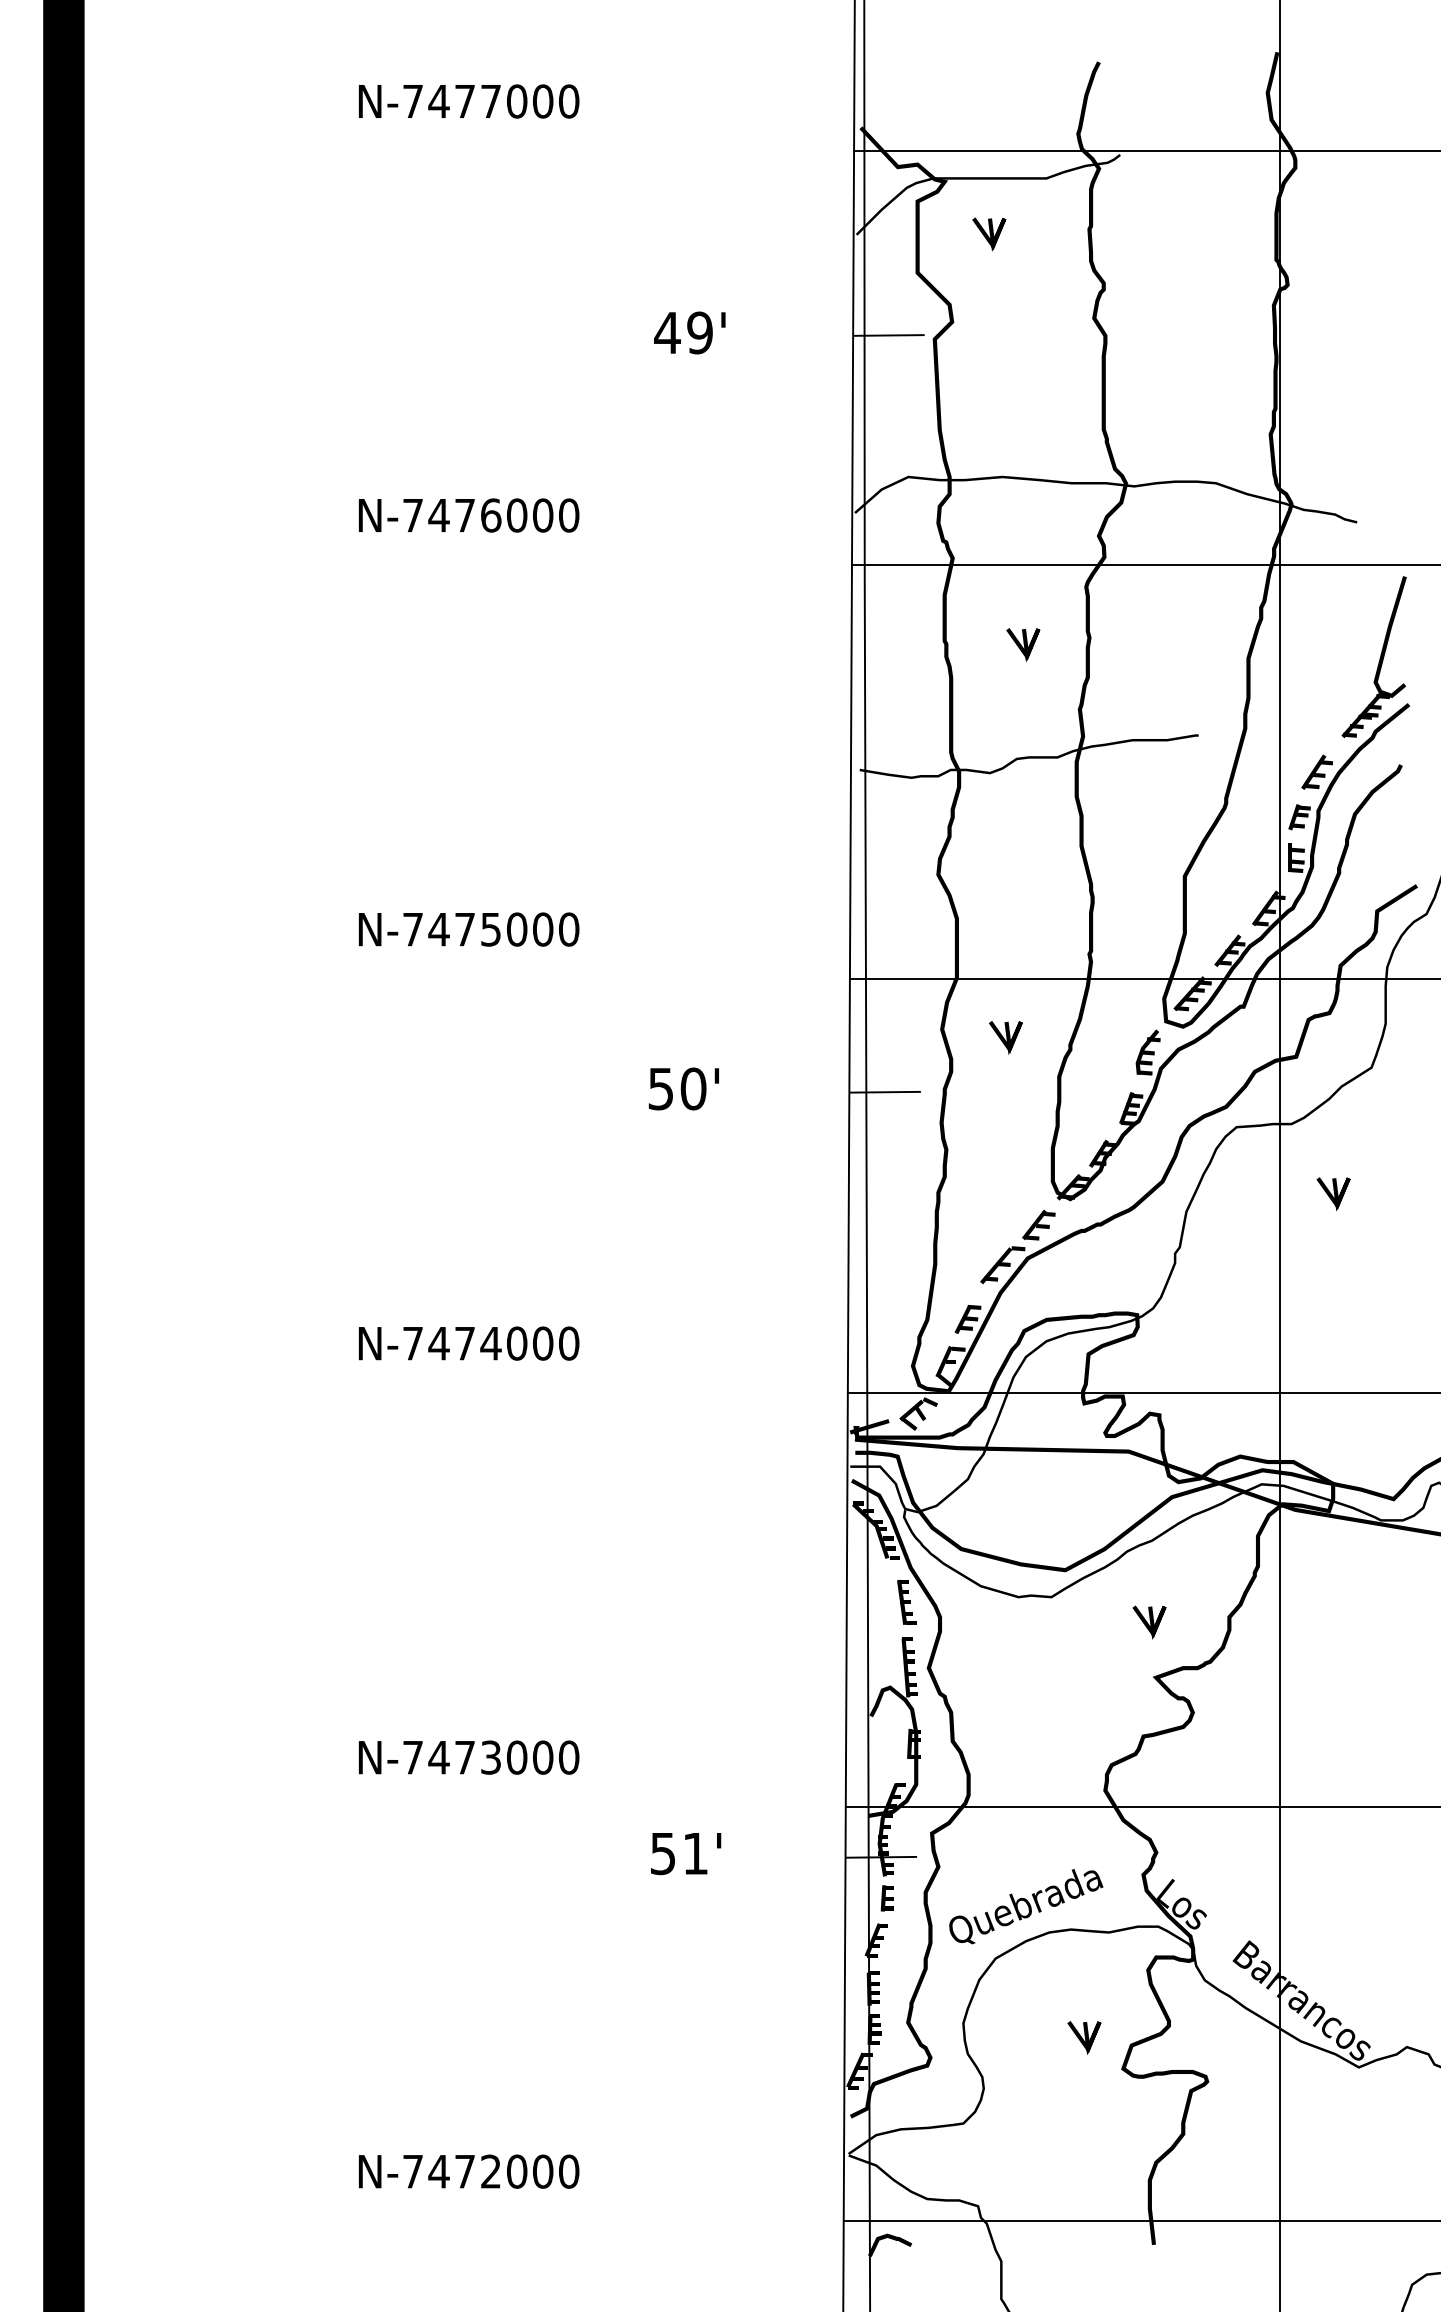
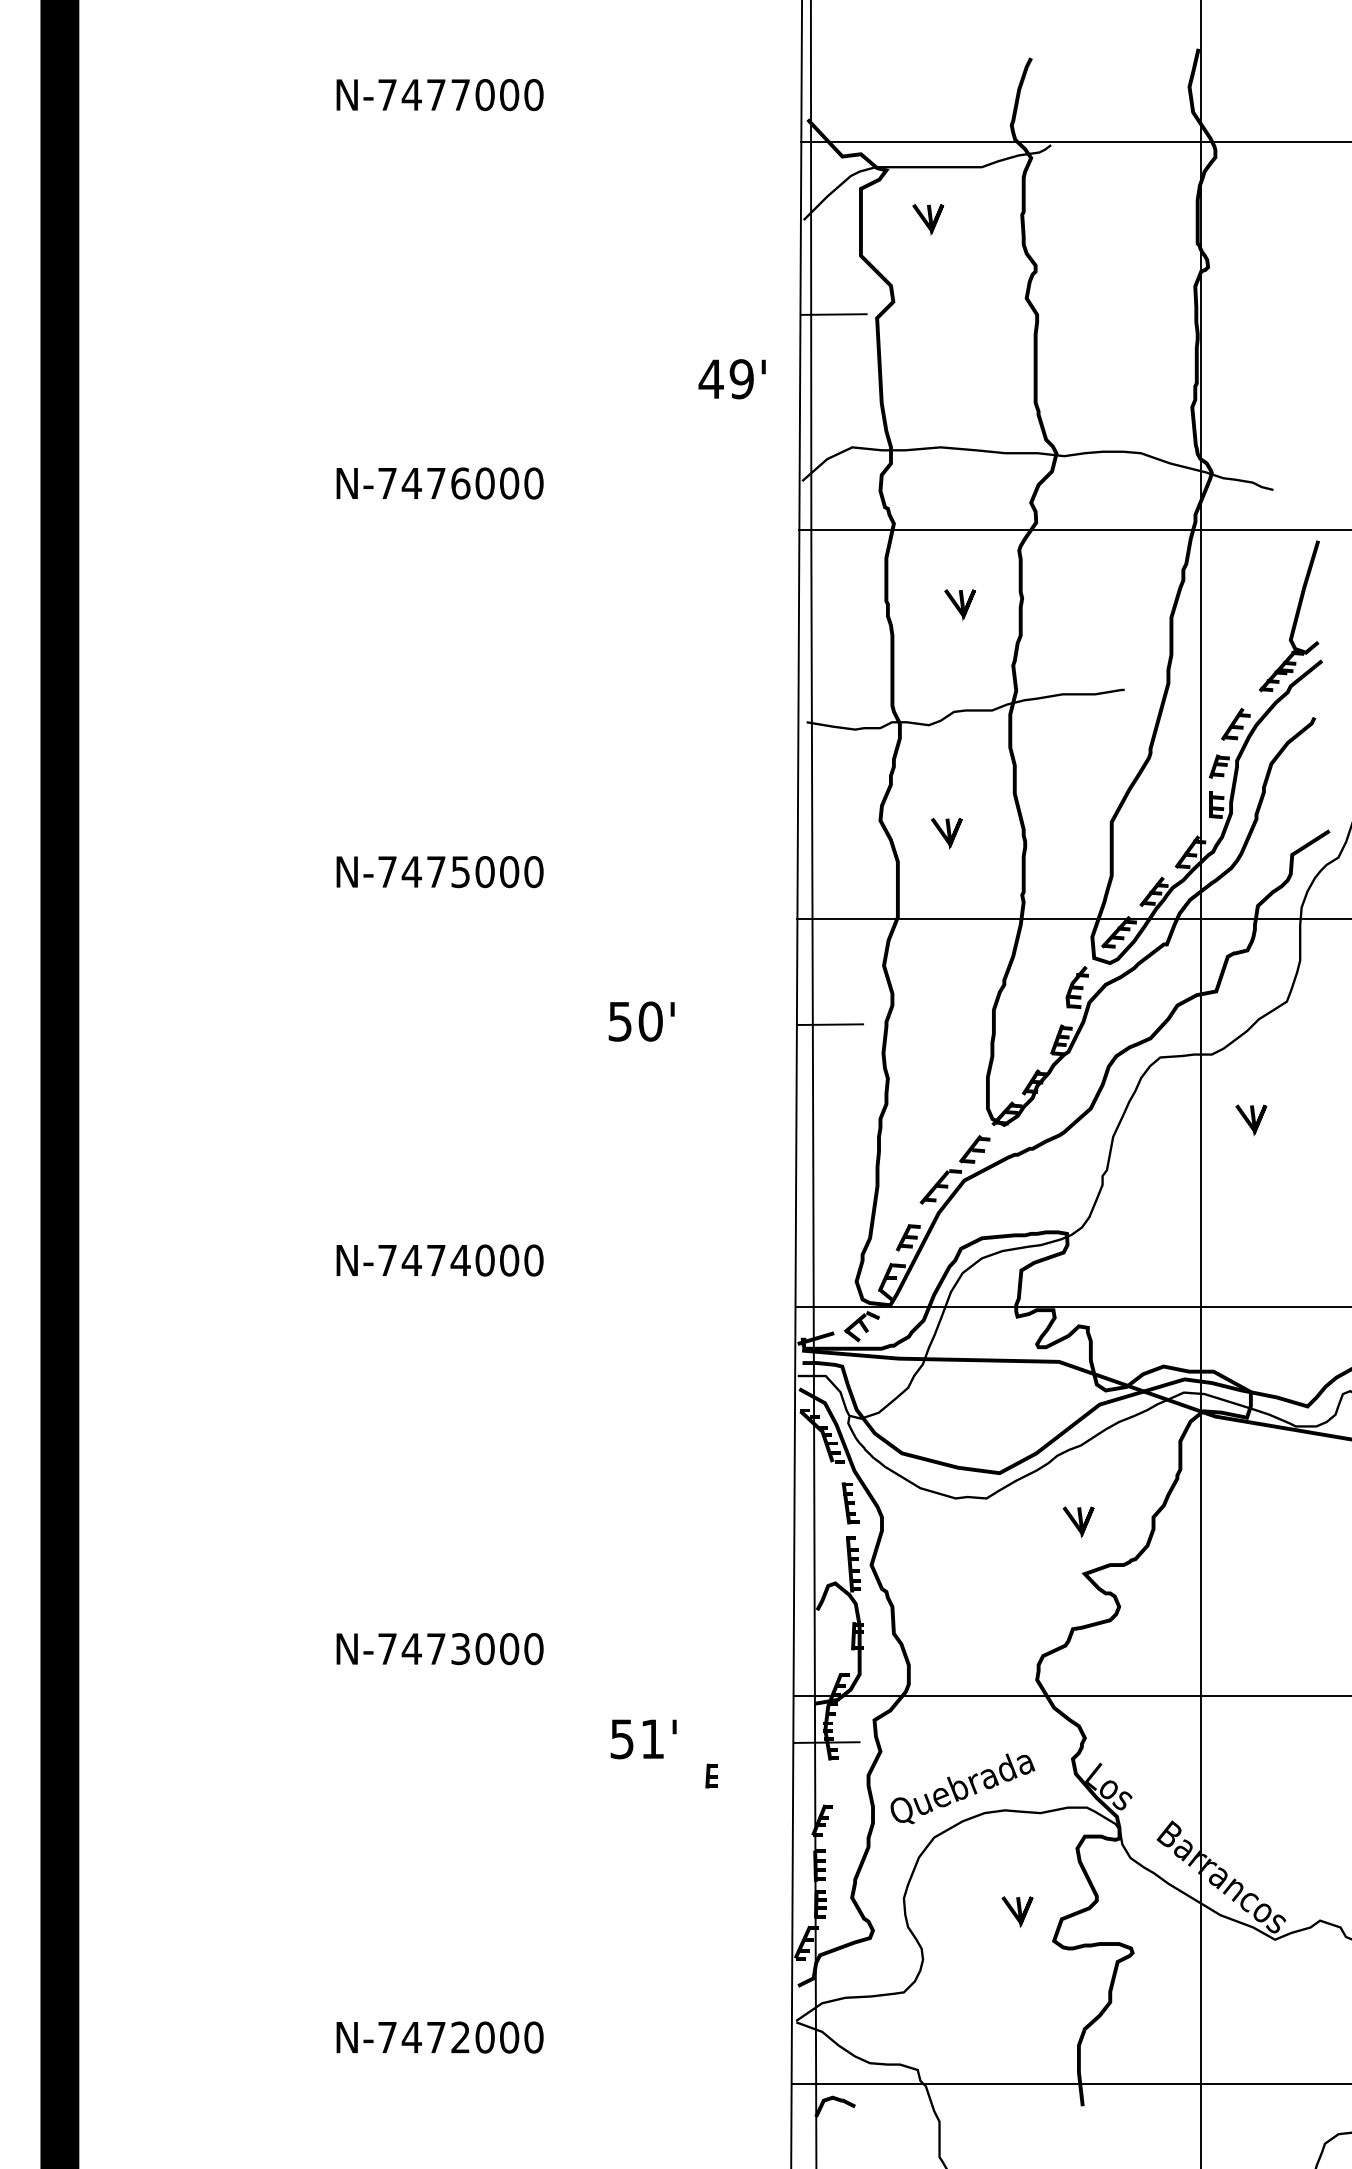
text: (689, 333) -> (731, 379), moved
line: (1006, 1037) -> (947, 833), moved
part: (887, 1897) -> (711, 1775), moved

